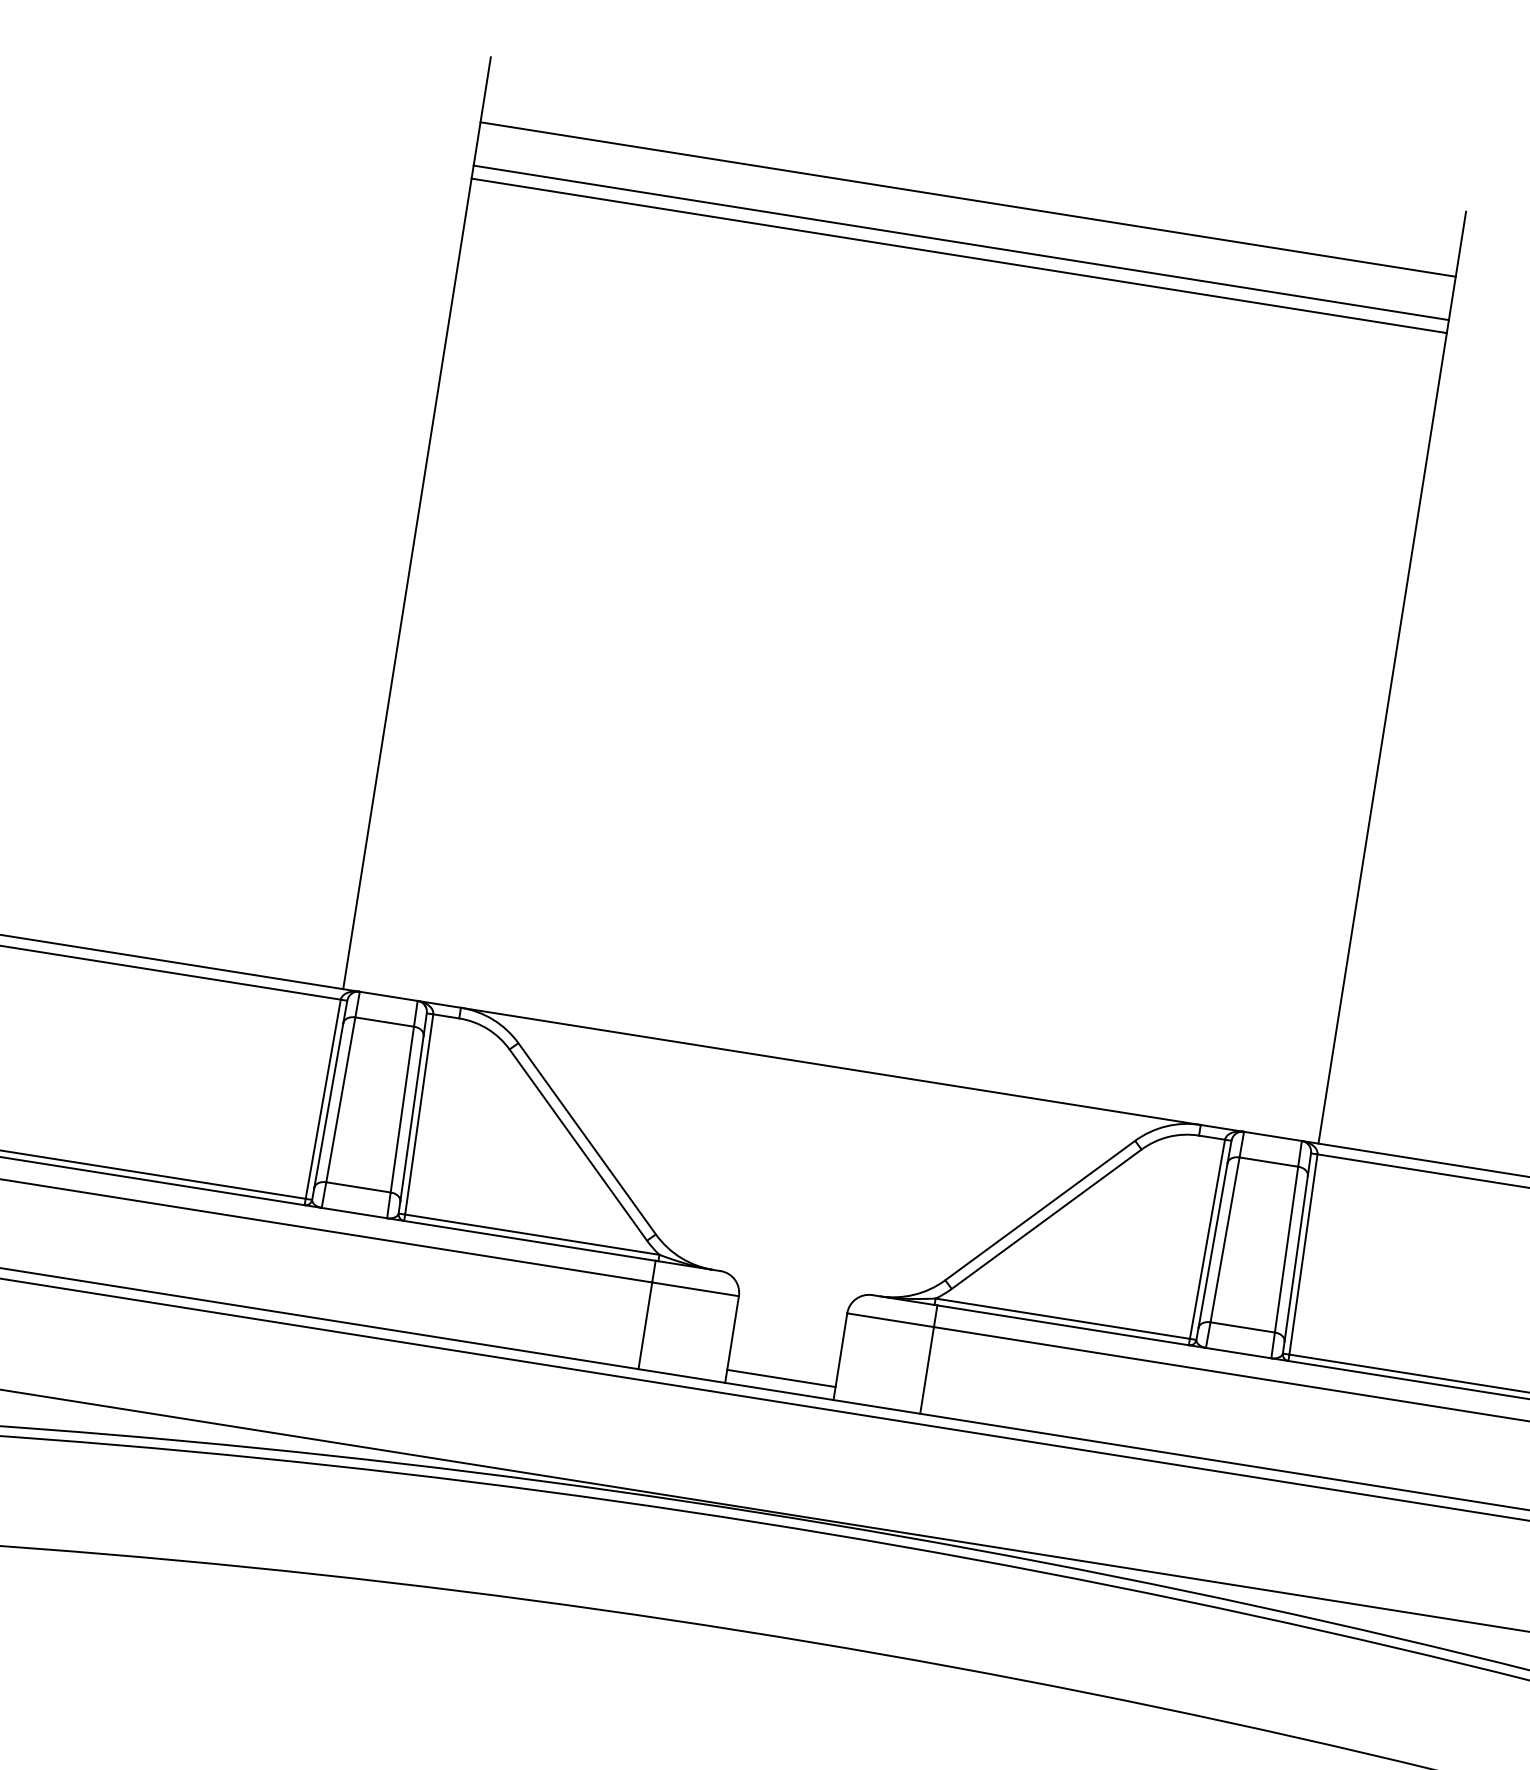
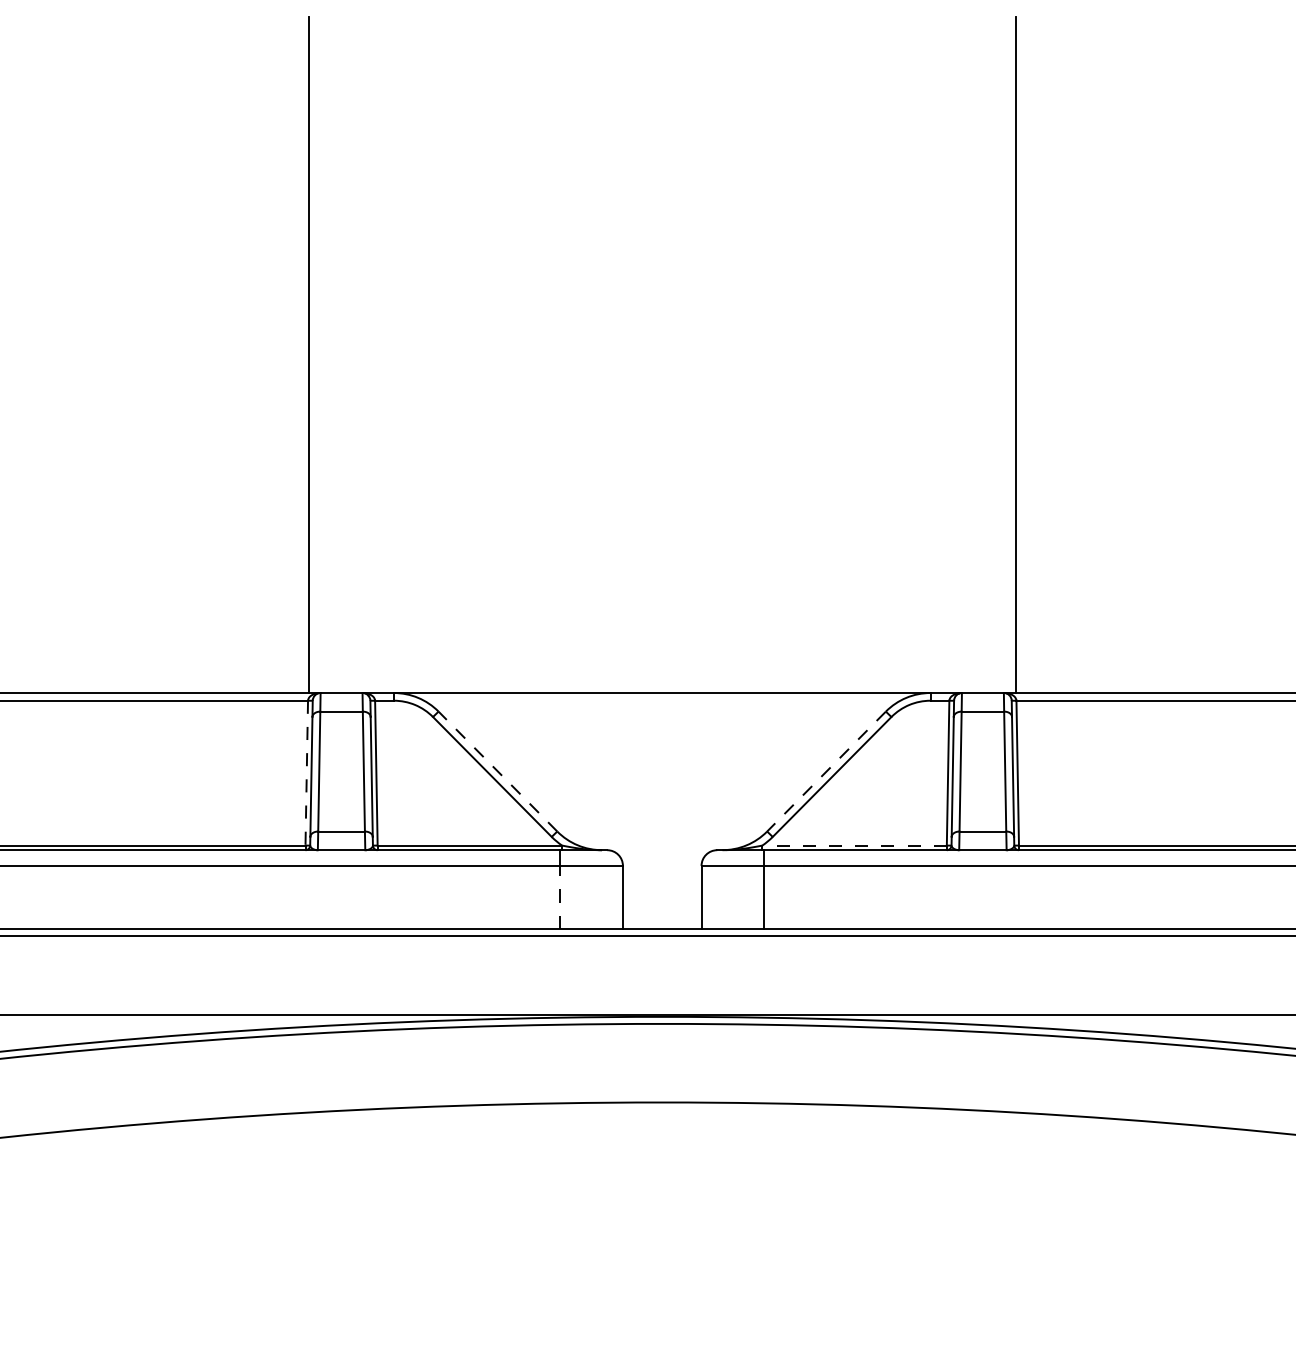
line: (967, 199) -> (661, 64), removed
line: (960, 242) -> (661, 95), removed
line: (958, 256) -> (661, 105), removed
line: (322, 1099) -> (306, 773), solid -> dashed
line: (586, 1138) -> (497, 771), solid -> dashed
line: (1040, 1210) -> (826, 771), solid -> dashed
line: (1062, 1318) -> (854, 845), solid -> dashed
line: (646, 1324) -> (560, 896), solid -> dashed
line: (780, 1378) -> (661, 919), removed

